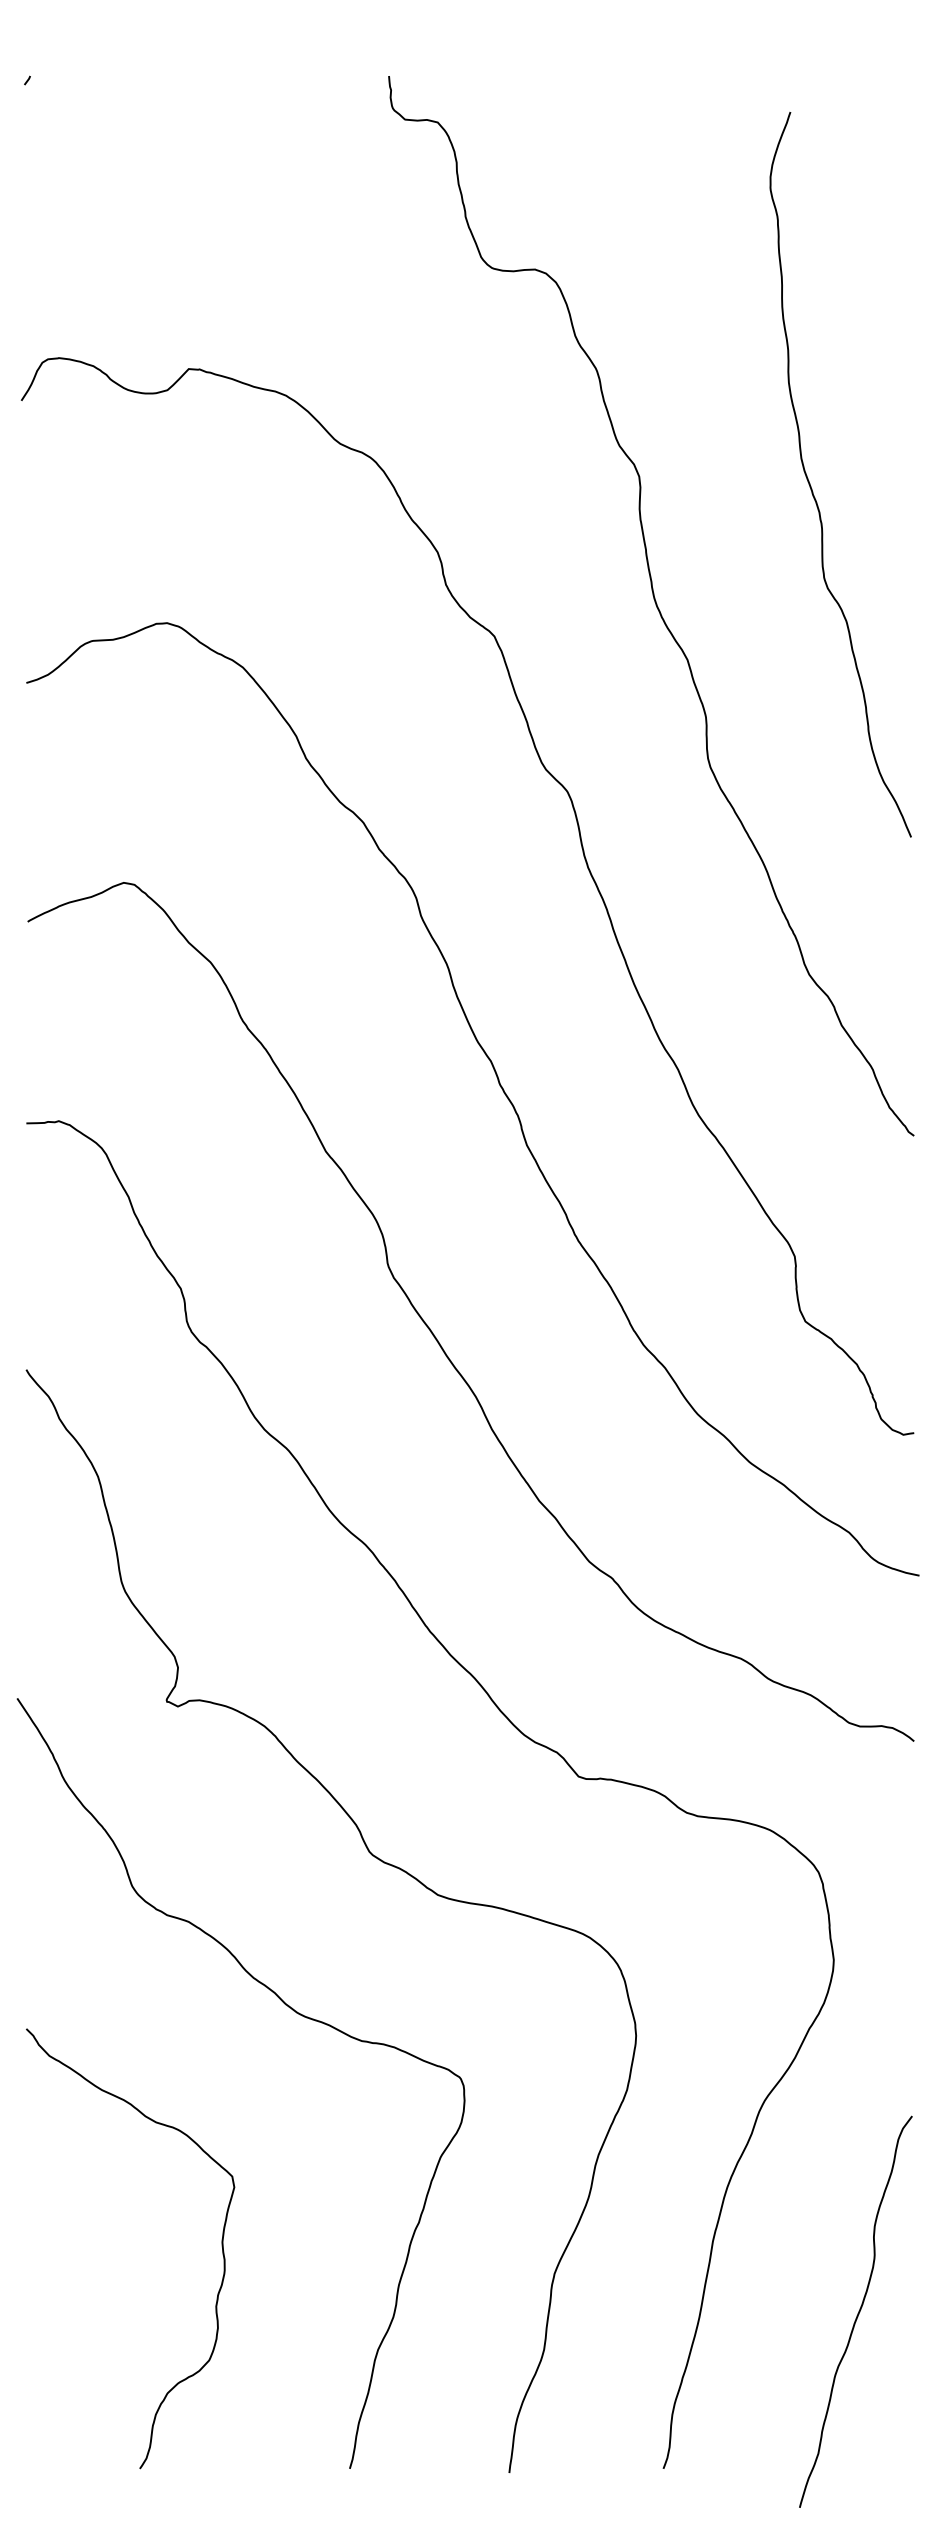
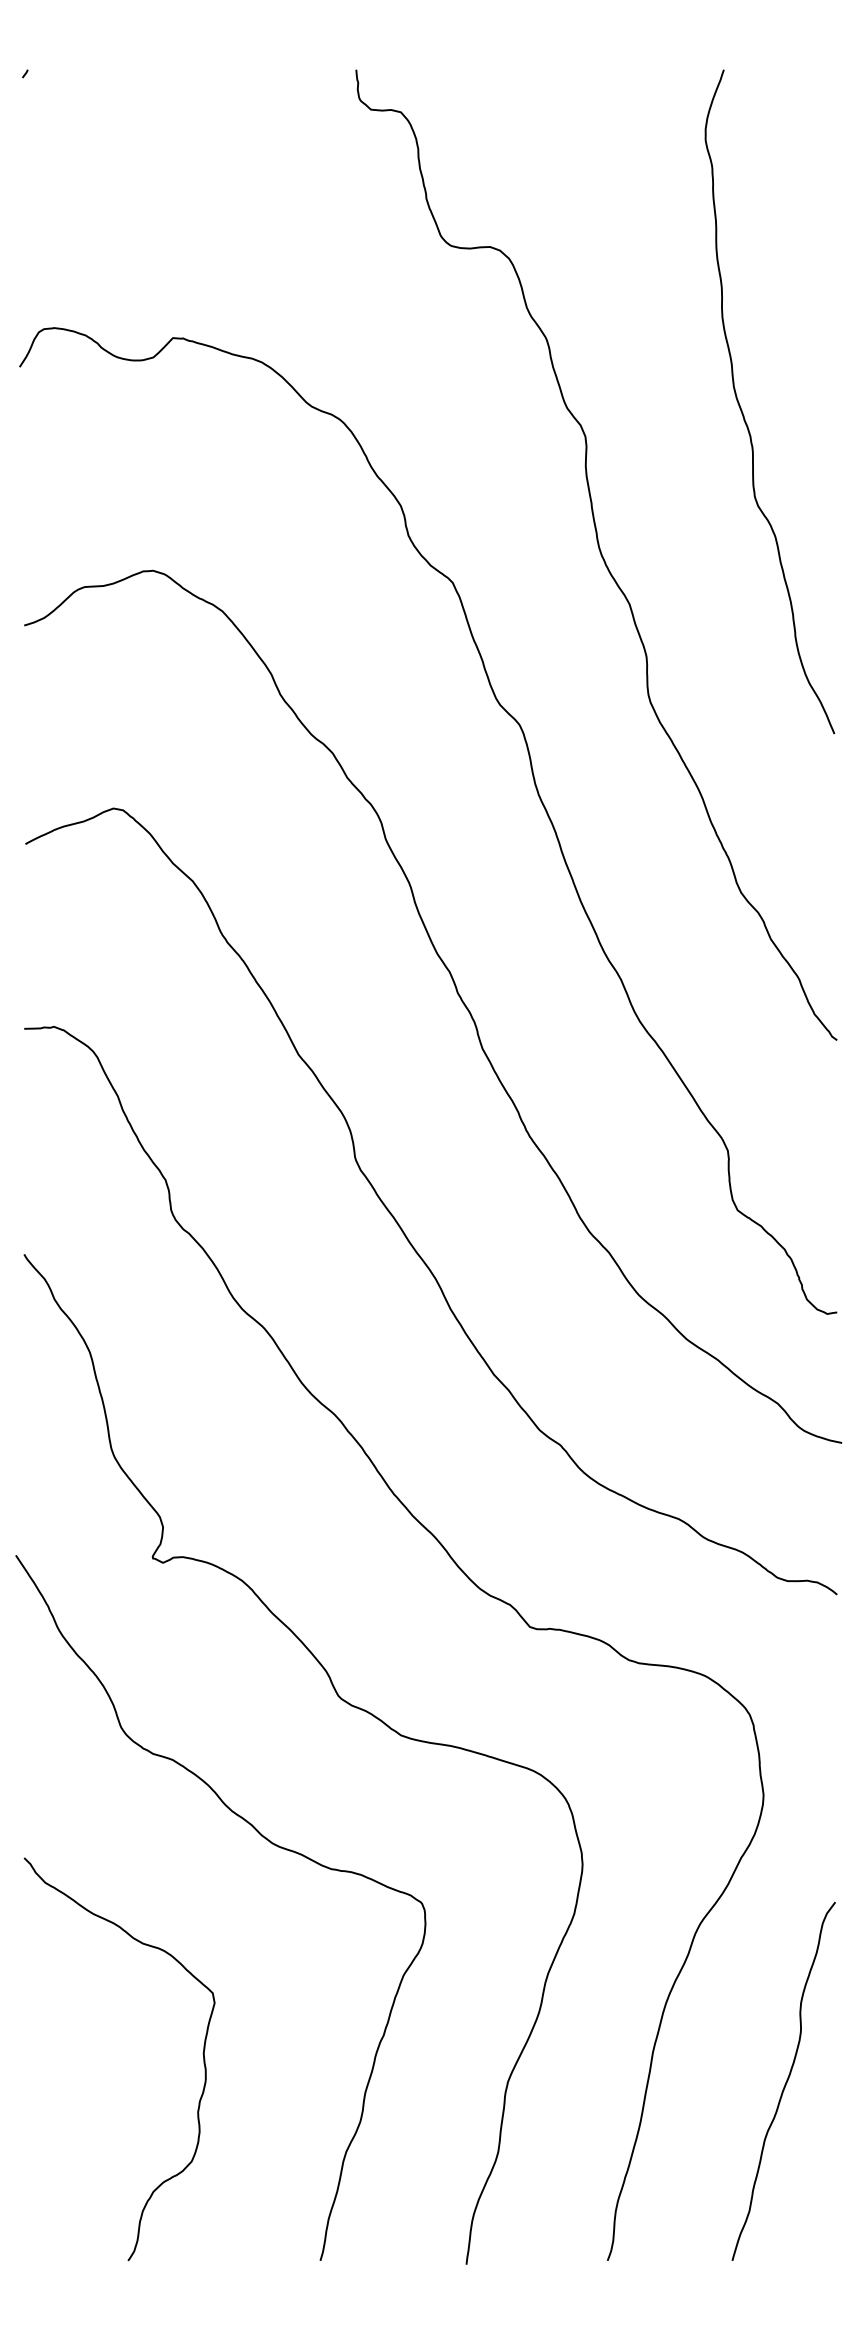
curve: (812, 488) -> (744, 414), moved
curve: (857, 2313) -> (785, 2082), moved

